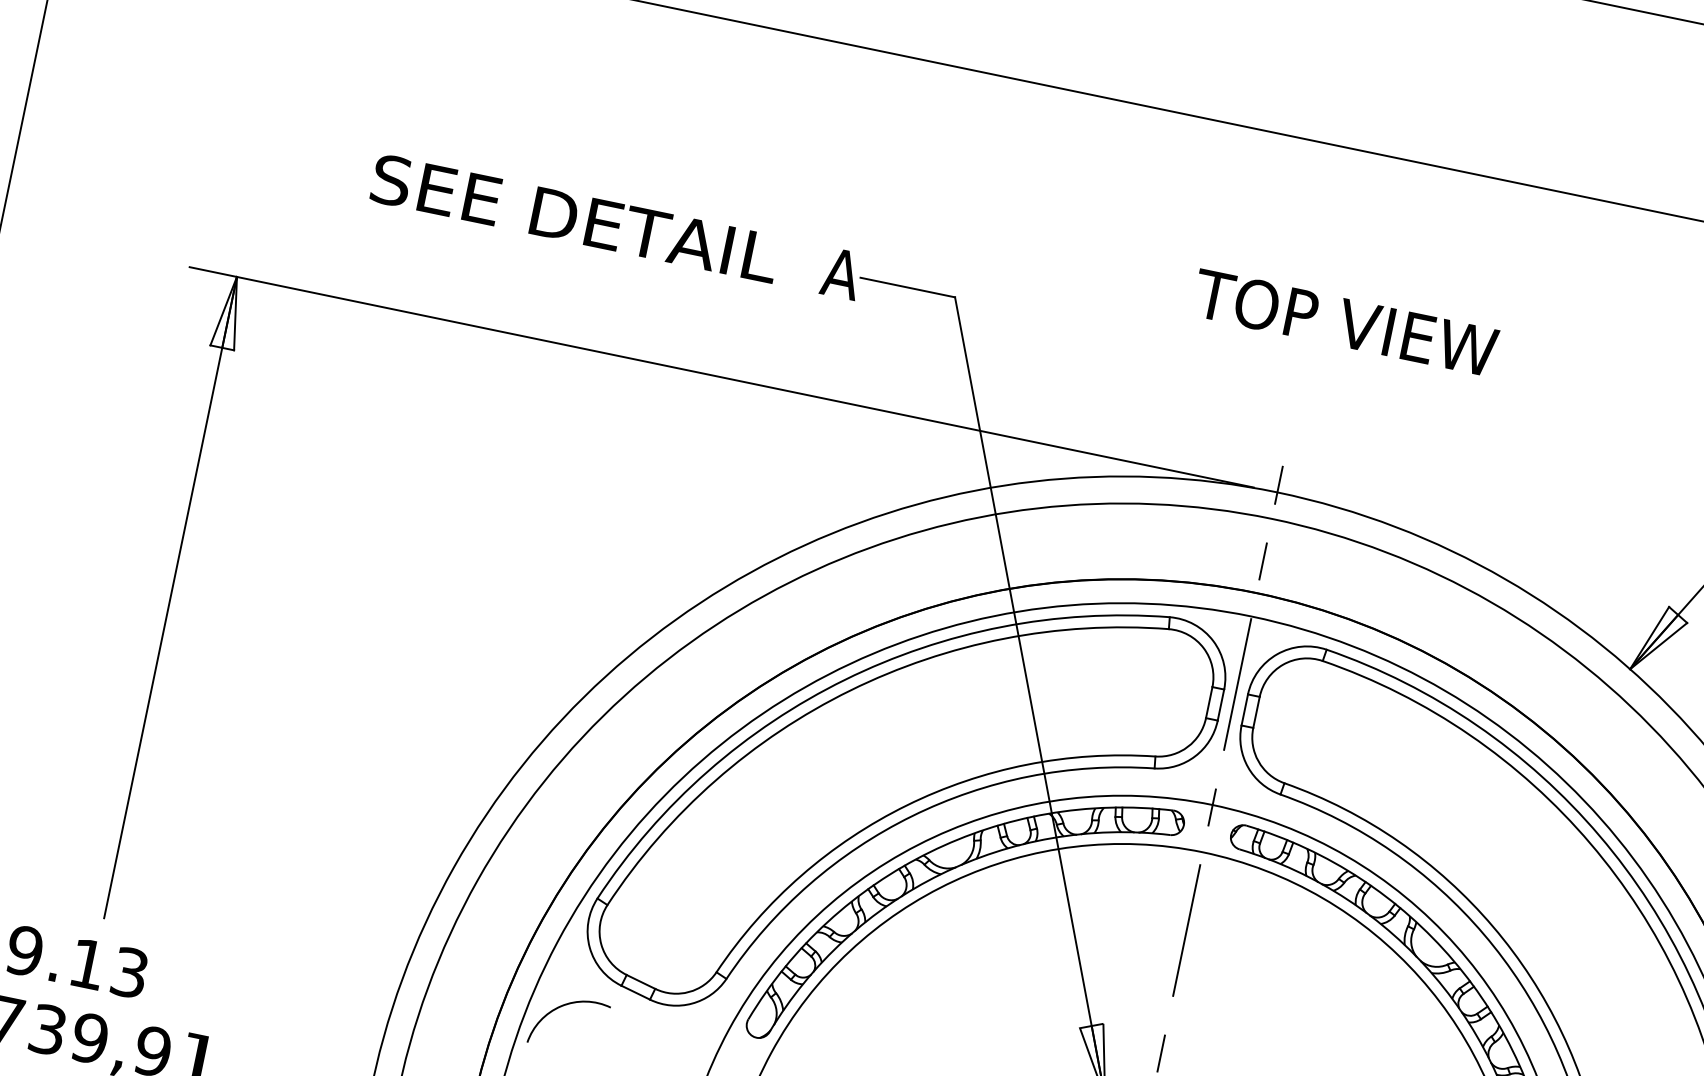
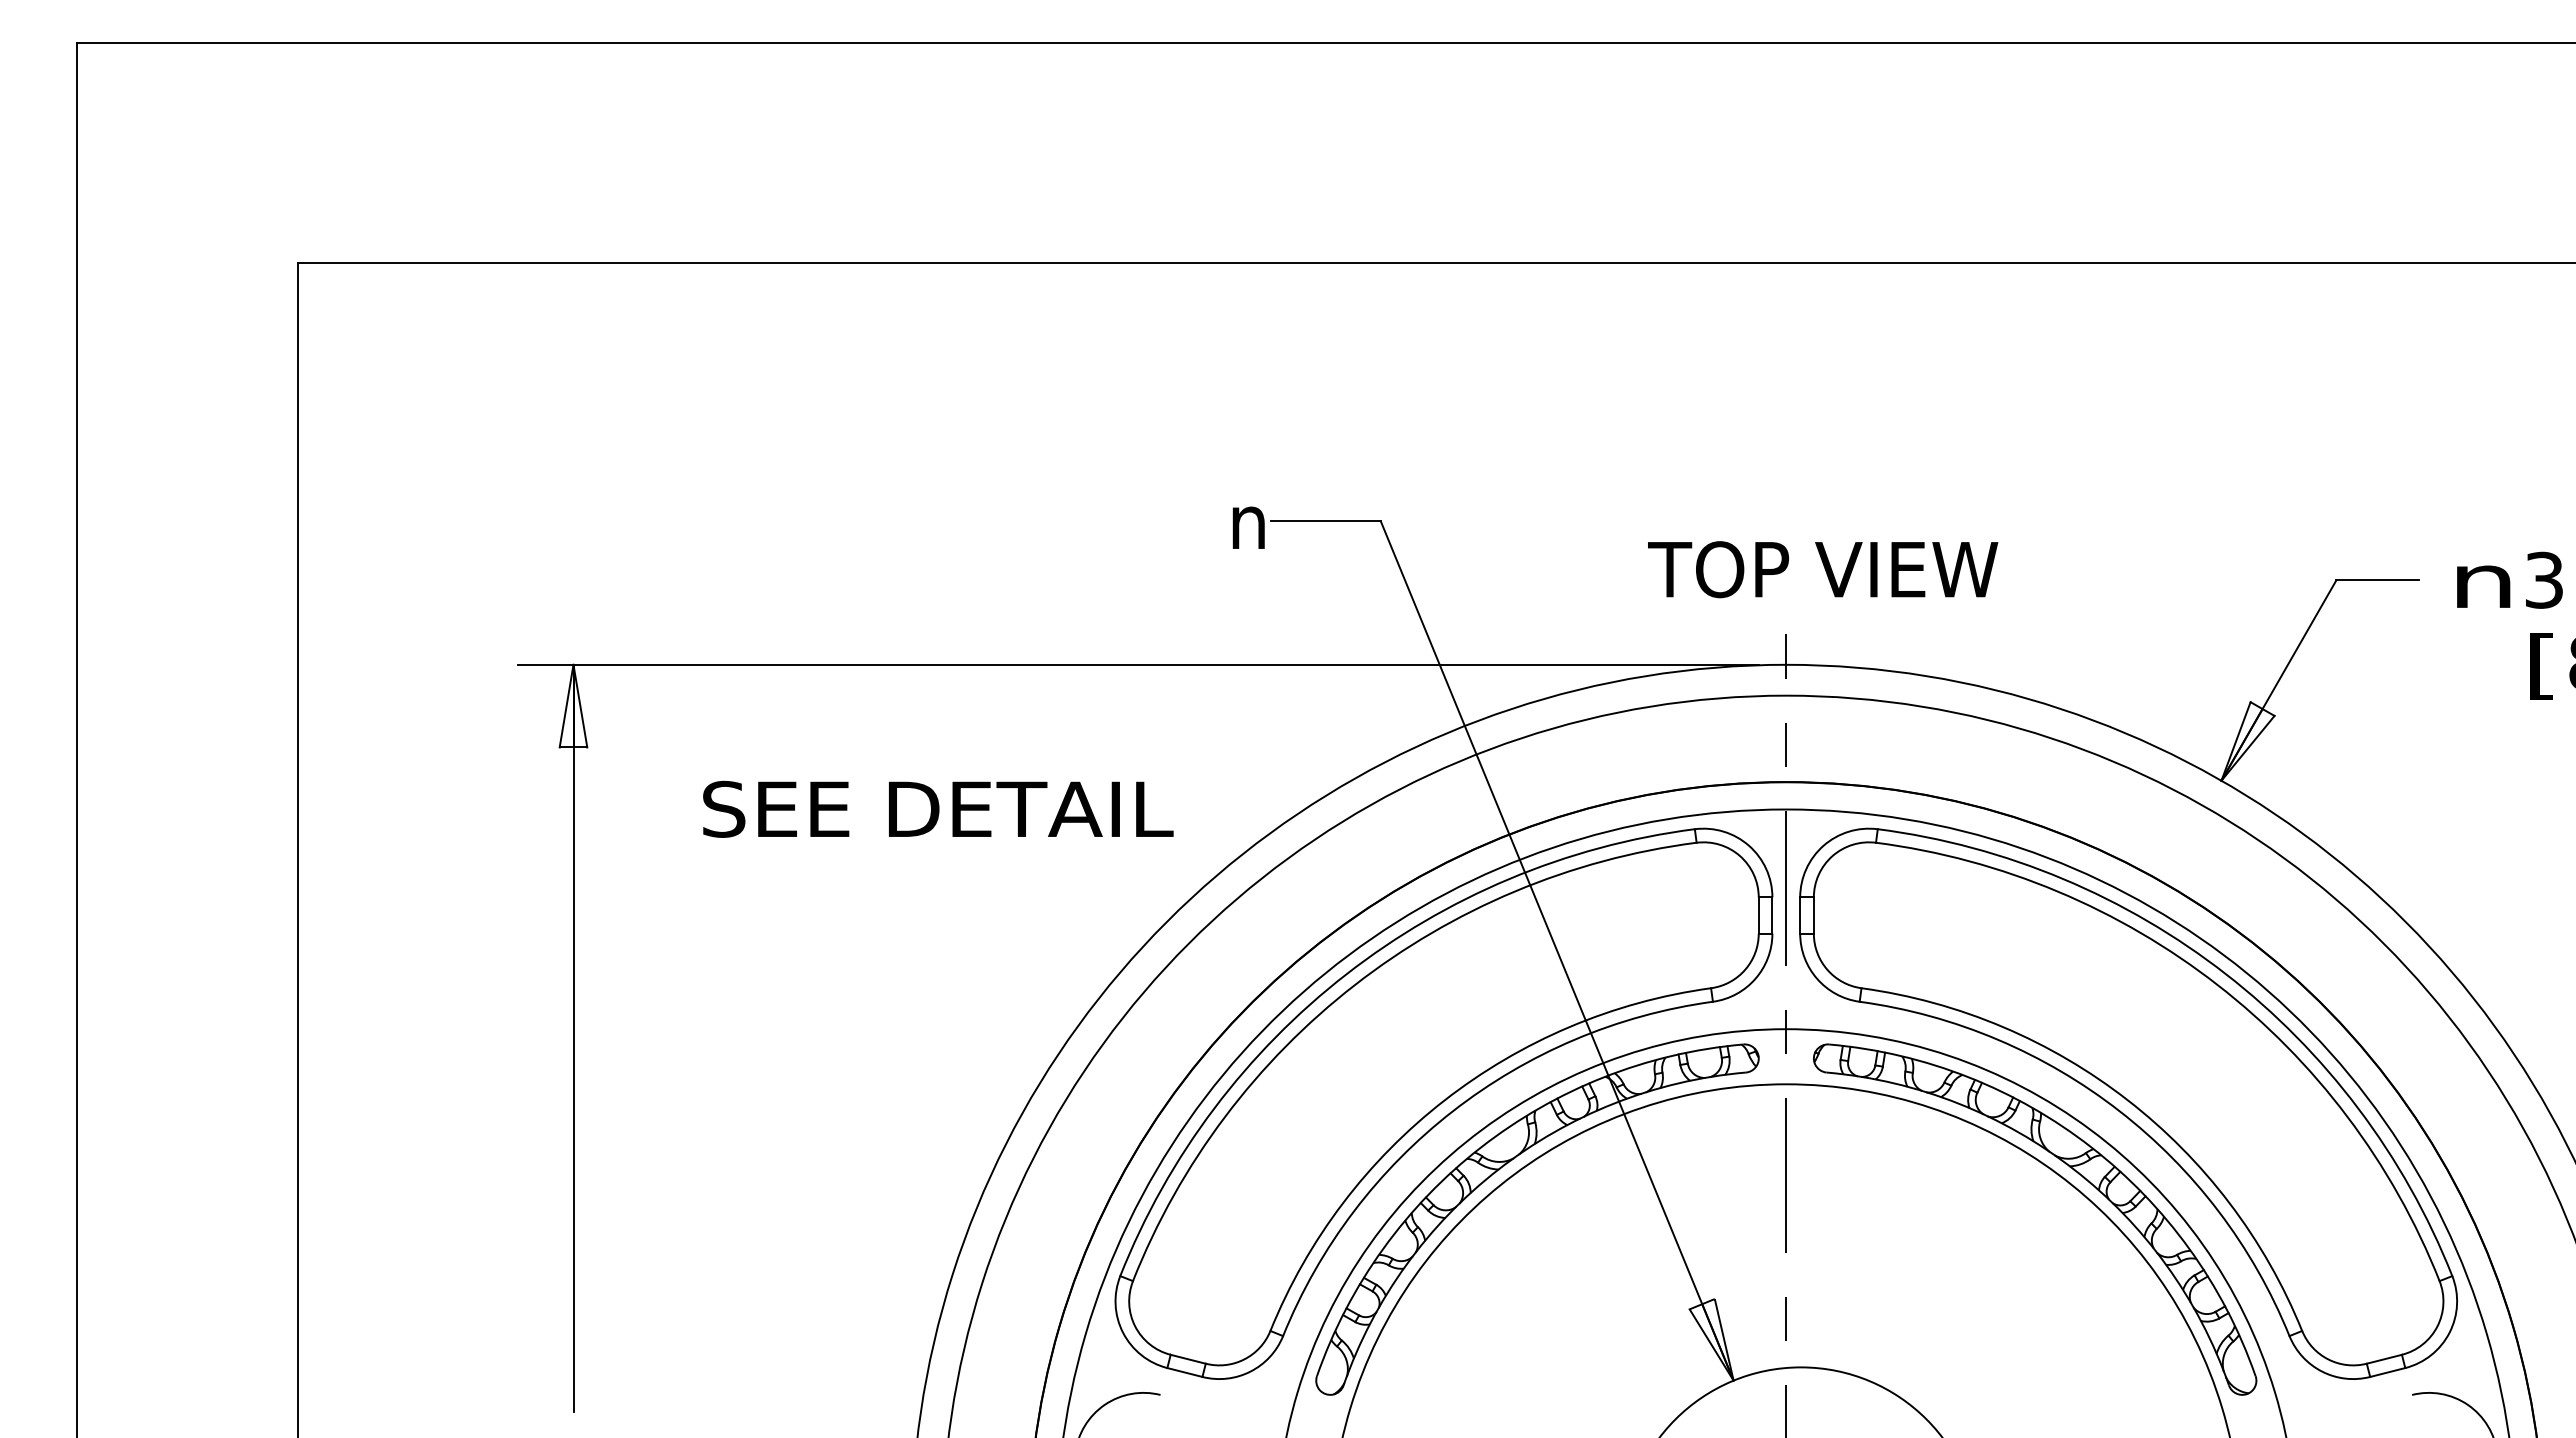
text: (575, 217) -> (938, 808), moved
text: (841, 273) -> (1248, 520), A -> n
text: (1345, 322) -> (1823, 569), moved

